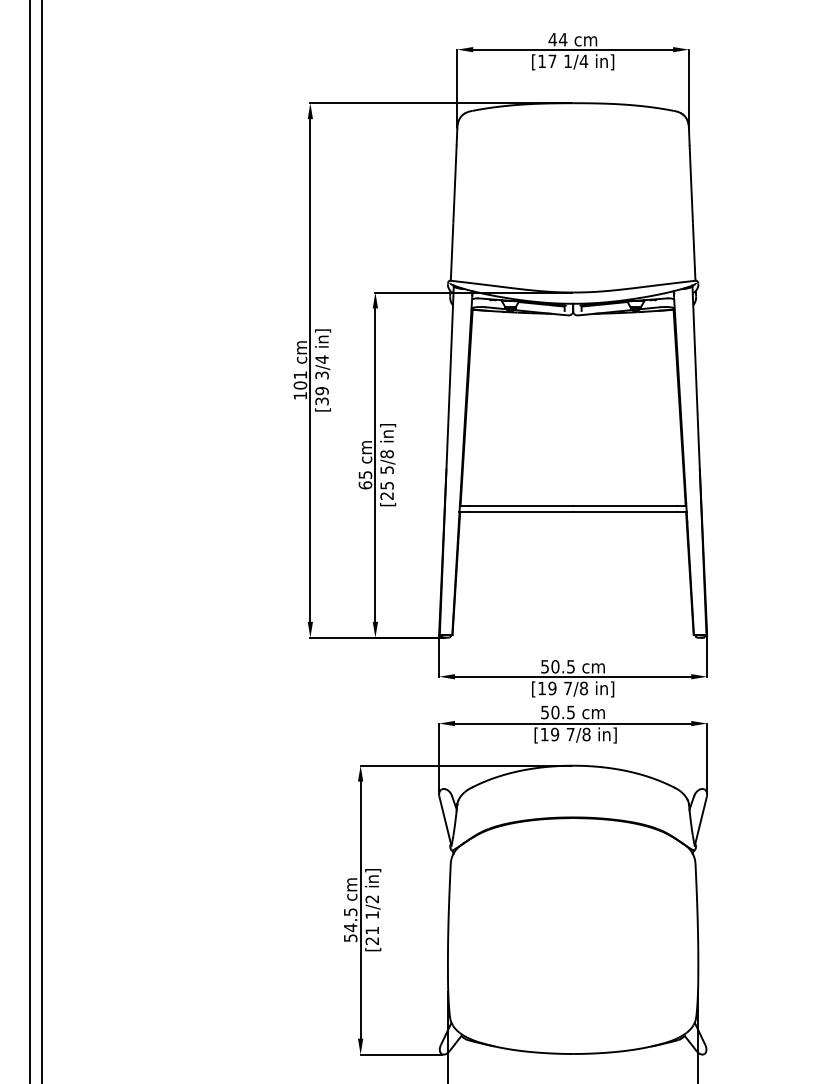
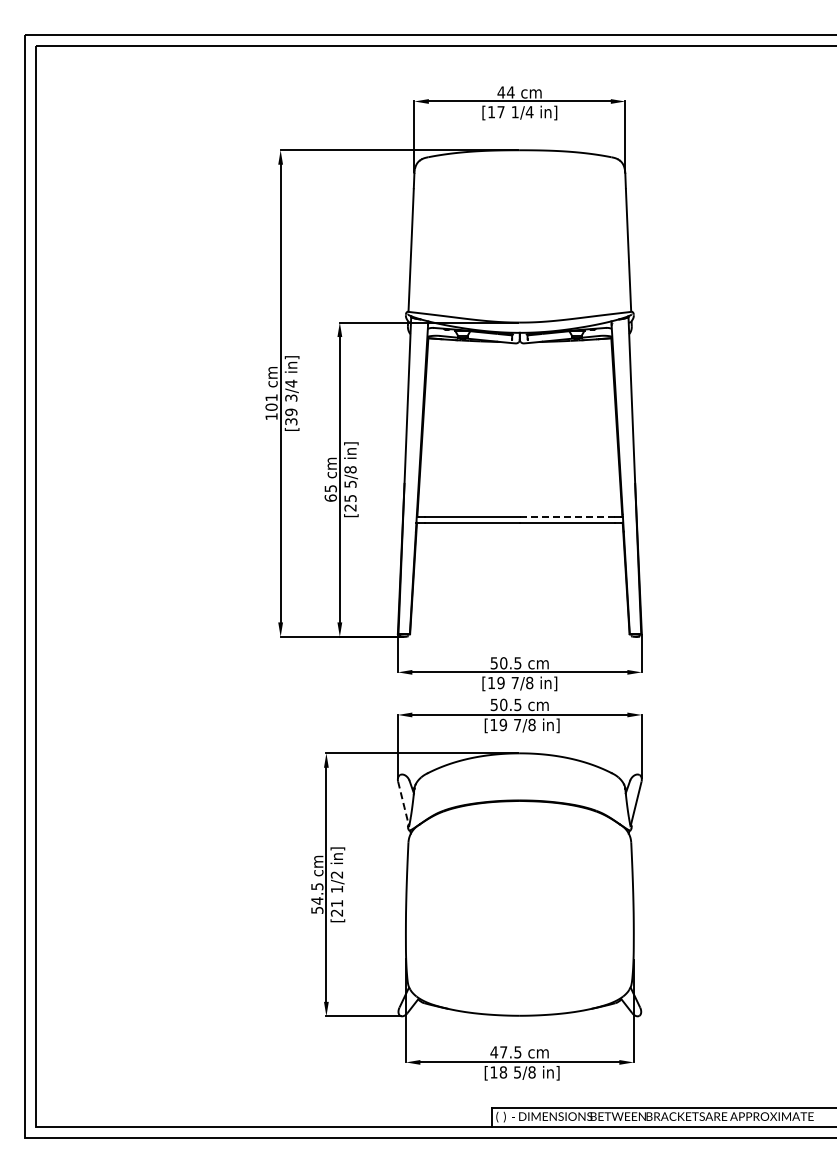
line: (625, 505) -> (567, 516), solid -> dashed
line: (445, 821) -> (403, 804), solid -> dashed

